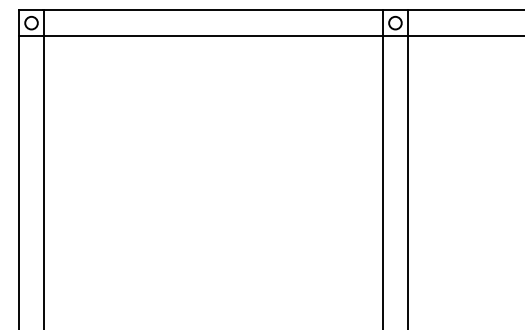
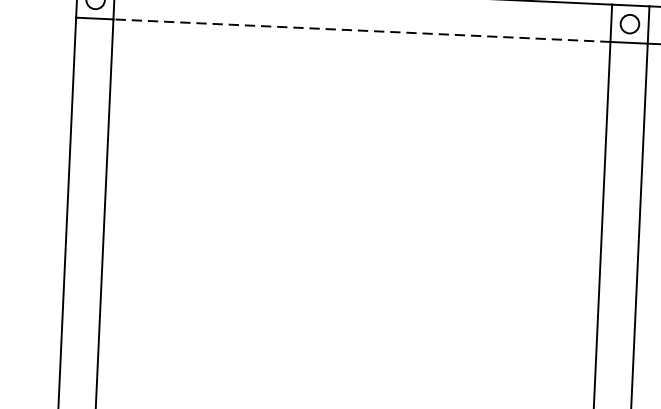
line: (213, 35) -> (361, 30), solid -> dashed

